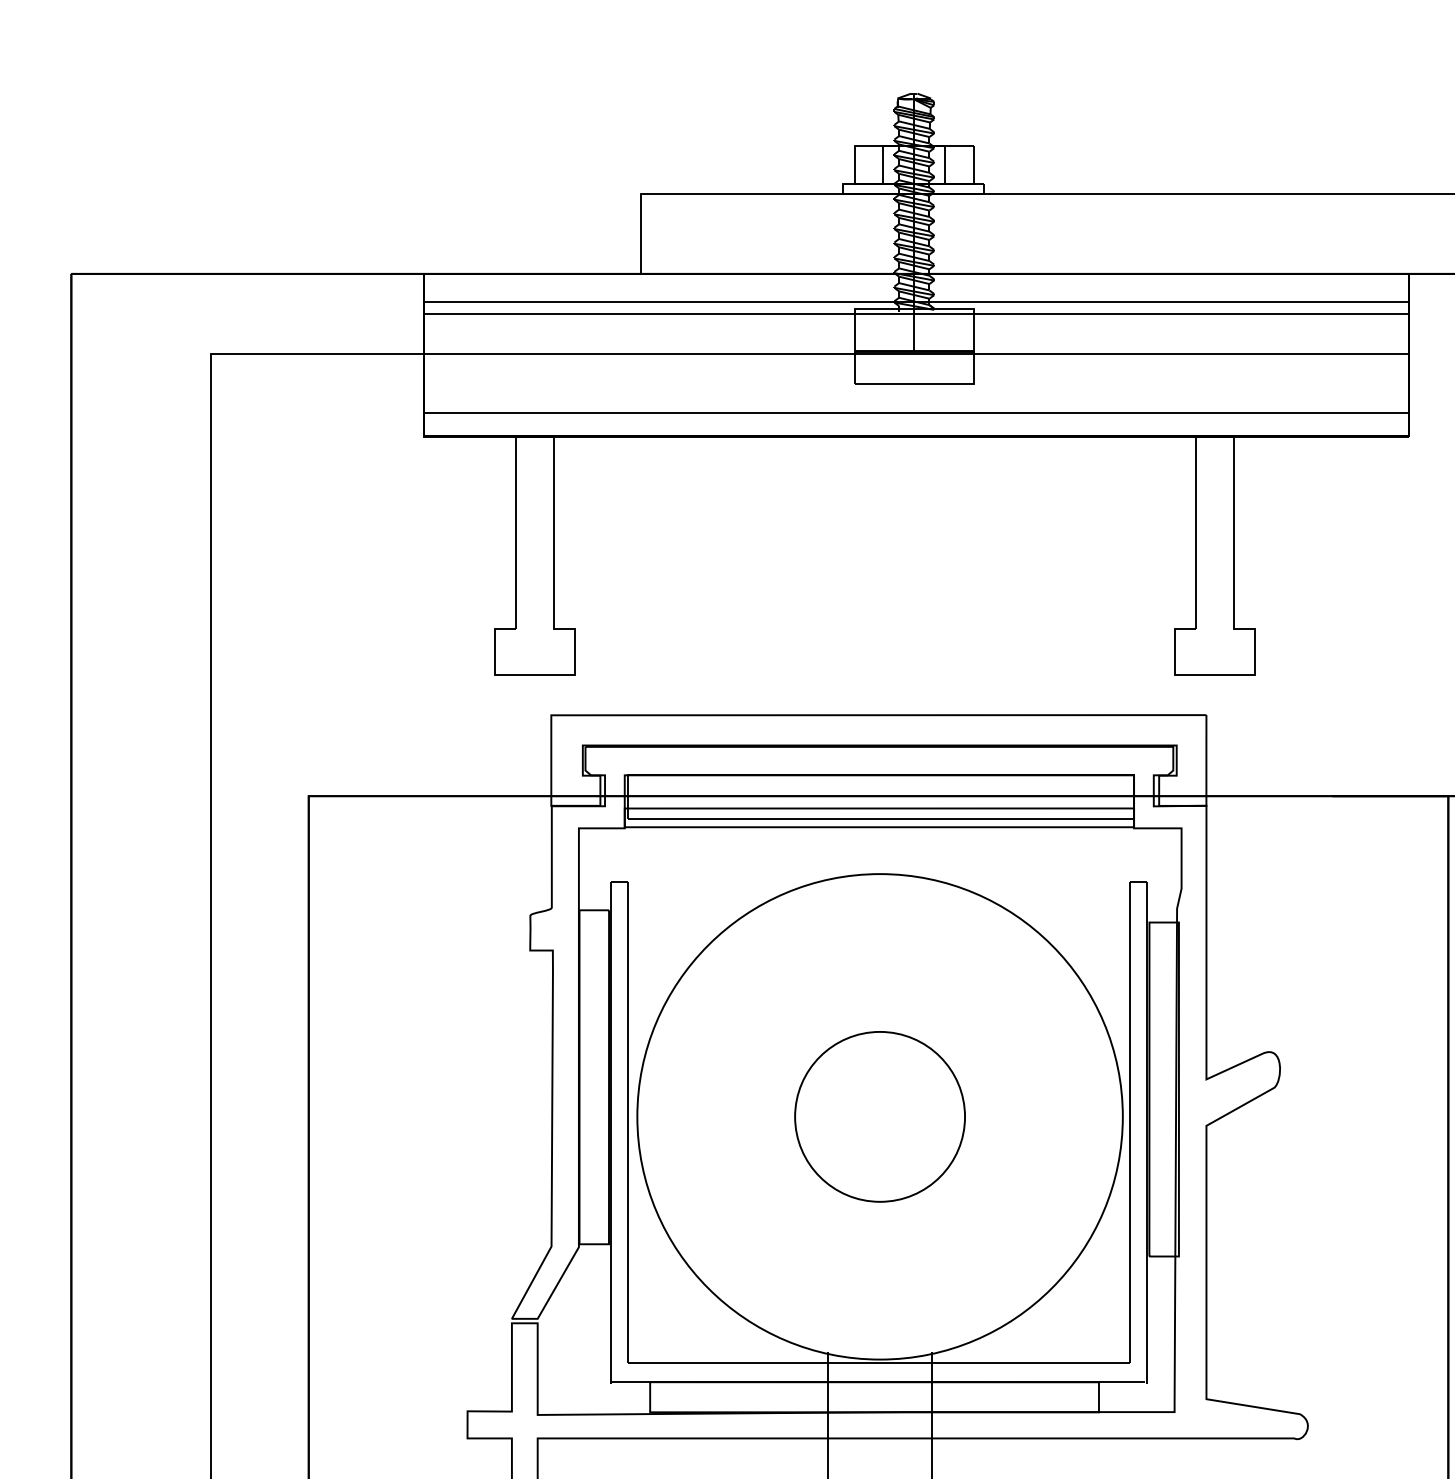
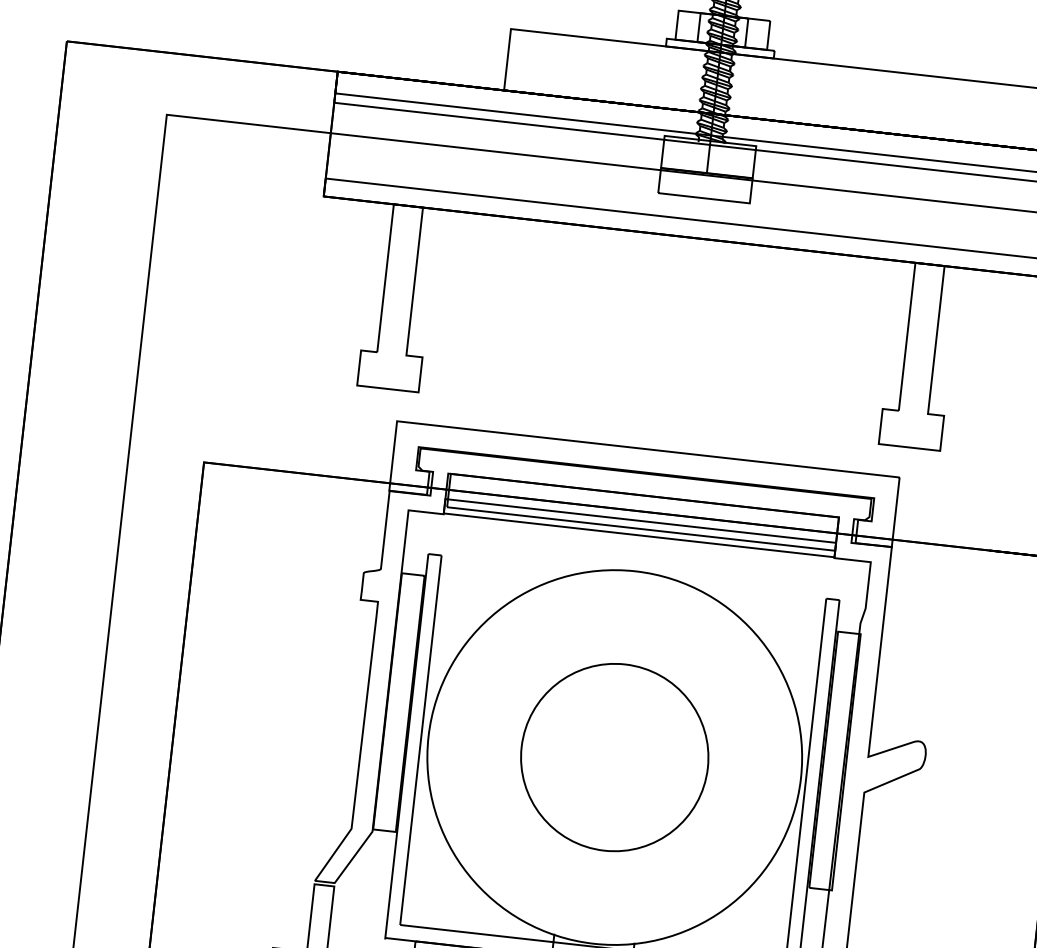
part: (879, 1116) -> (614, 757), size x1.43

